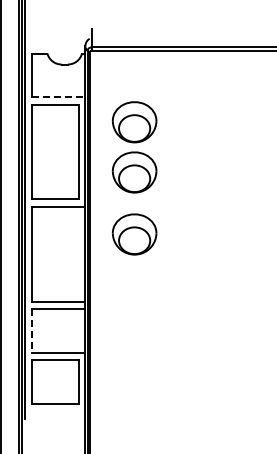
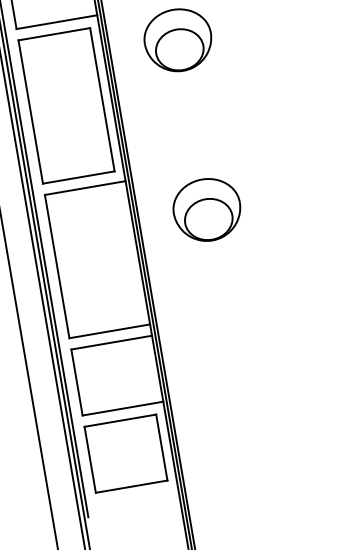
line: (58, 97) -> (56, 22), dashed -> solid
part: (134, 172) -> (190, 116), removed
line: (32, 331) -> (77, 383), dashed -> solid

